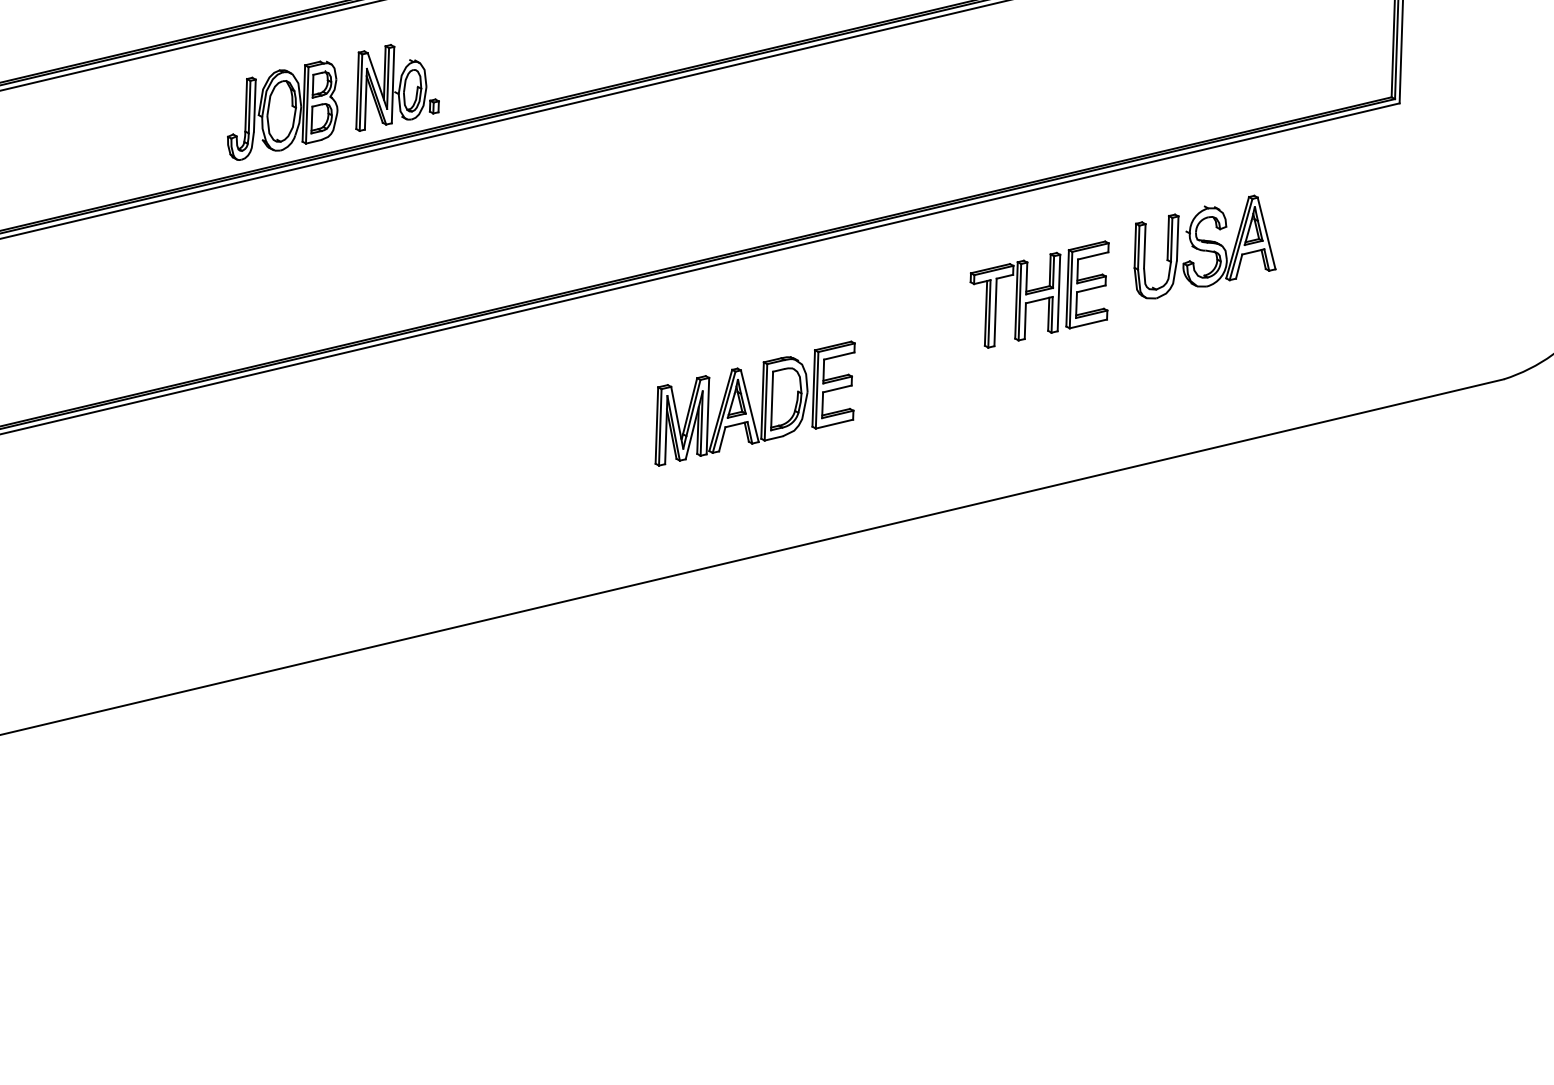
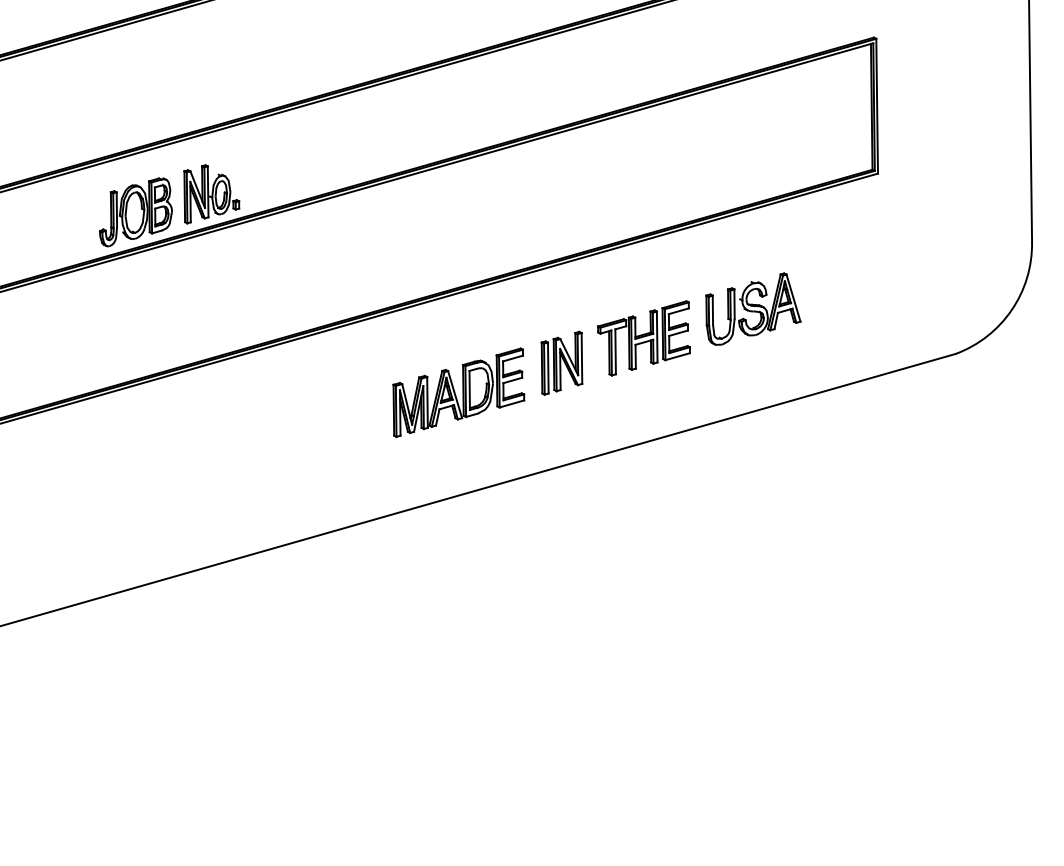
part: (1205, 246) -> (753, 308), moved
part: (1038, 294) -> (643, 338), moved
part: (911, 365) -> (561, 362), added

